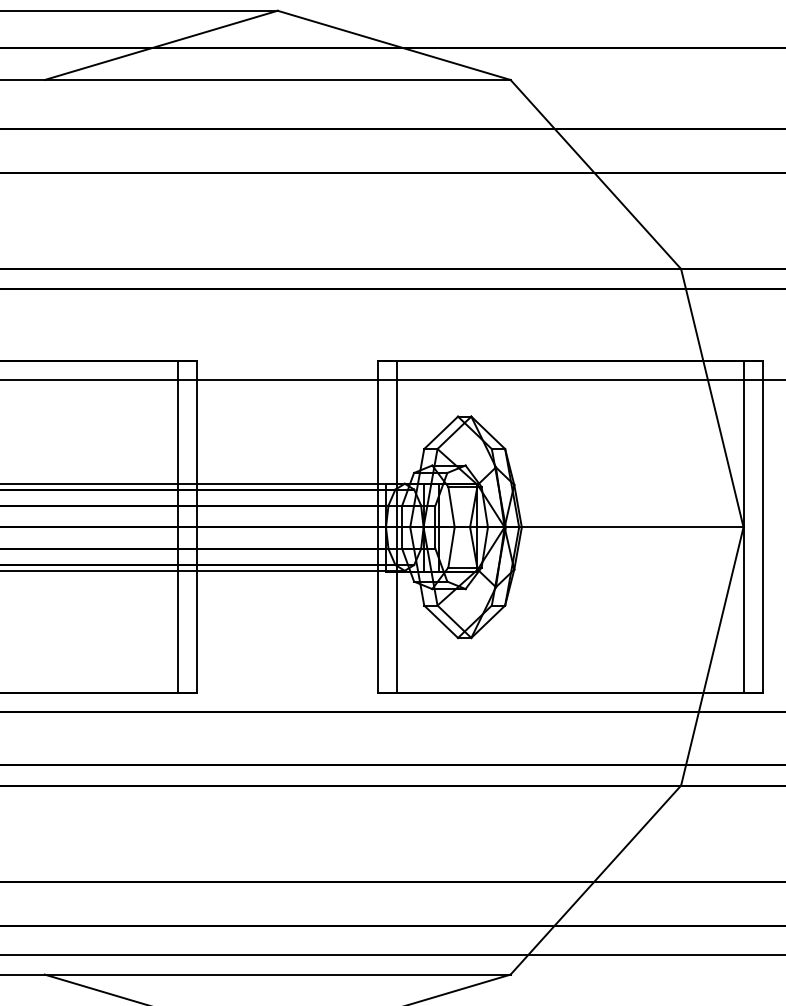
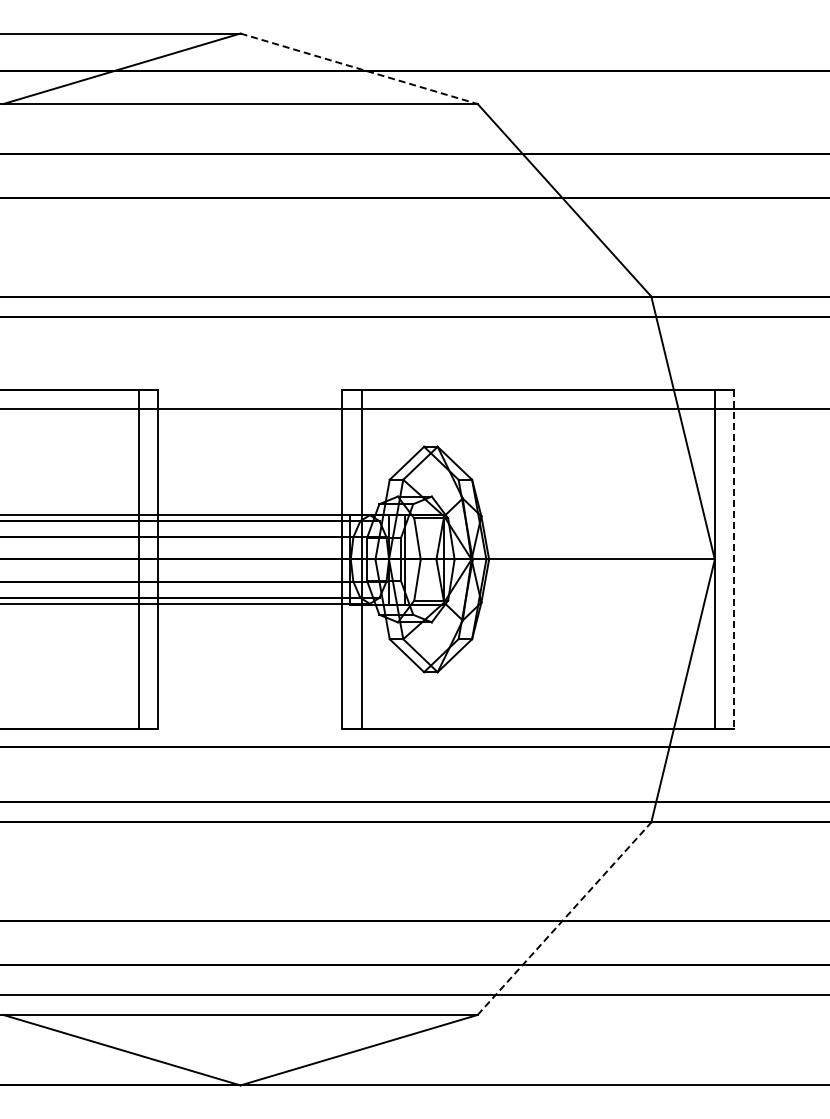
line: (394, 45) -> (359, 68), solid -> dashed
line: (762, 527) -> (734, 559), solid -> dashed
line: (595, 879) -> (564, 918), solid -> dashed

